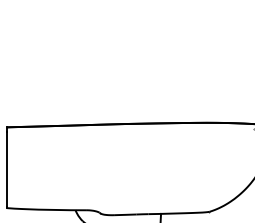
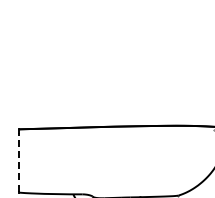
line: (6, 168) -> (19, 161), solid -> dashed

